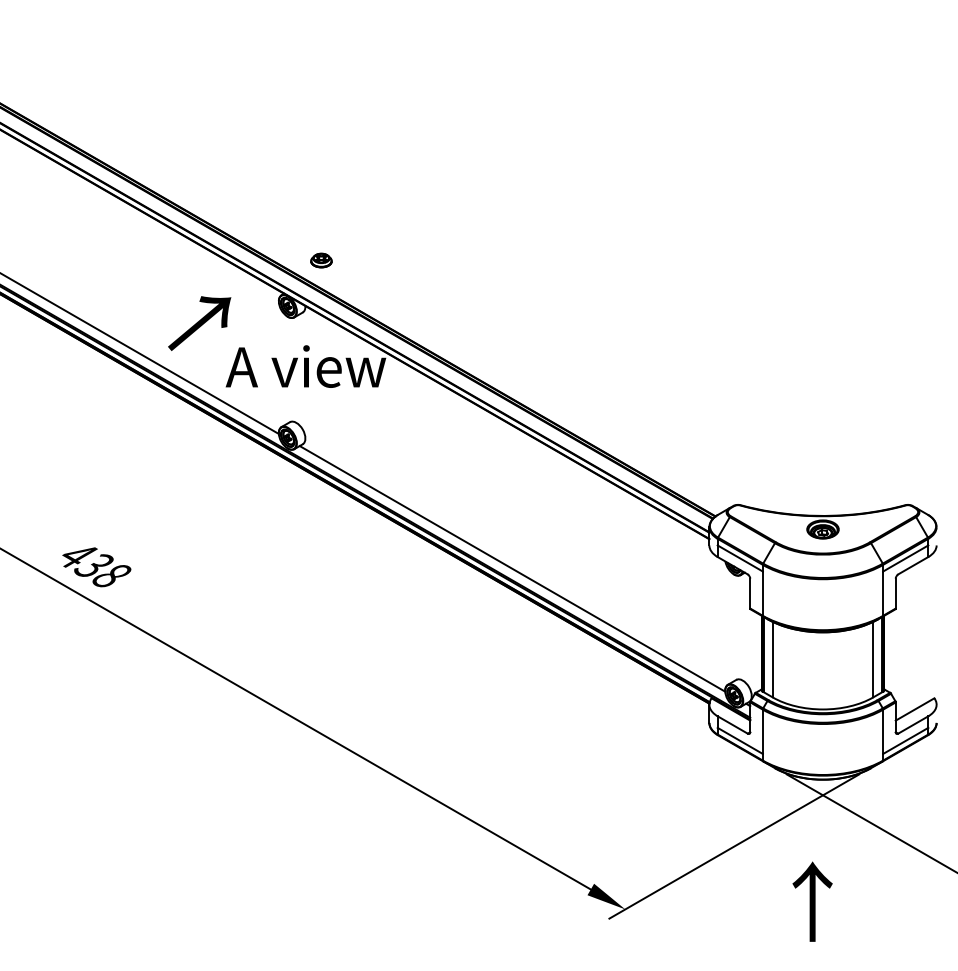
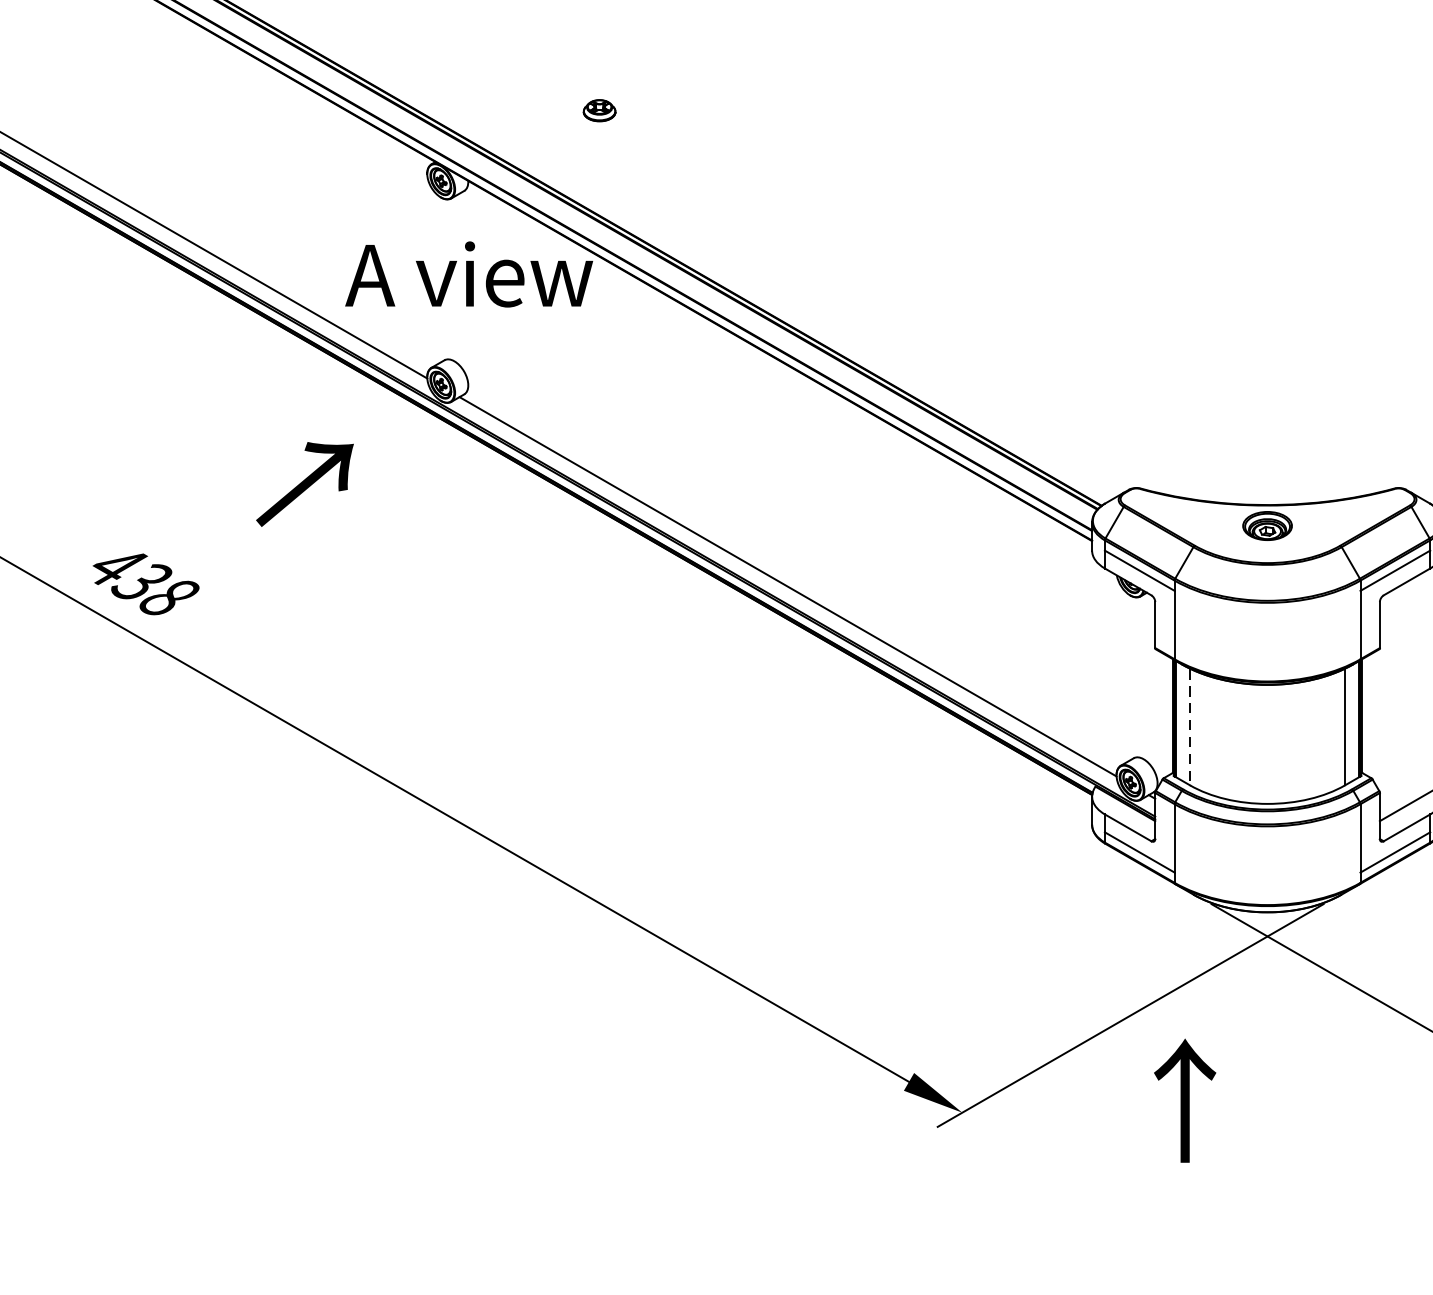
part: (321, 260) -> (599, 110), moved
text: (199, 323) -> (304, 484), moved
line: (772, 659) -> (1189, 726), solid -> dashed
text: (812, 901) -> (1184, 1100), moved

